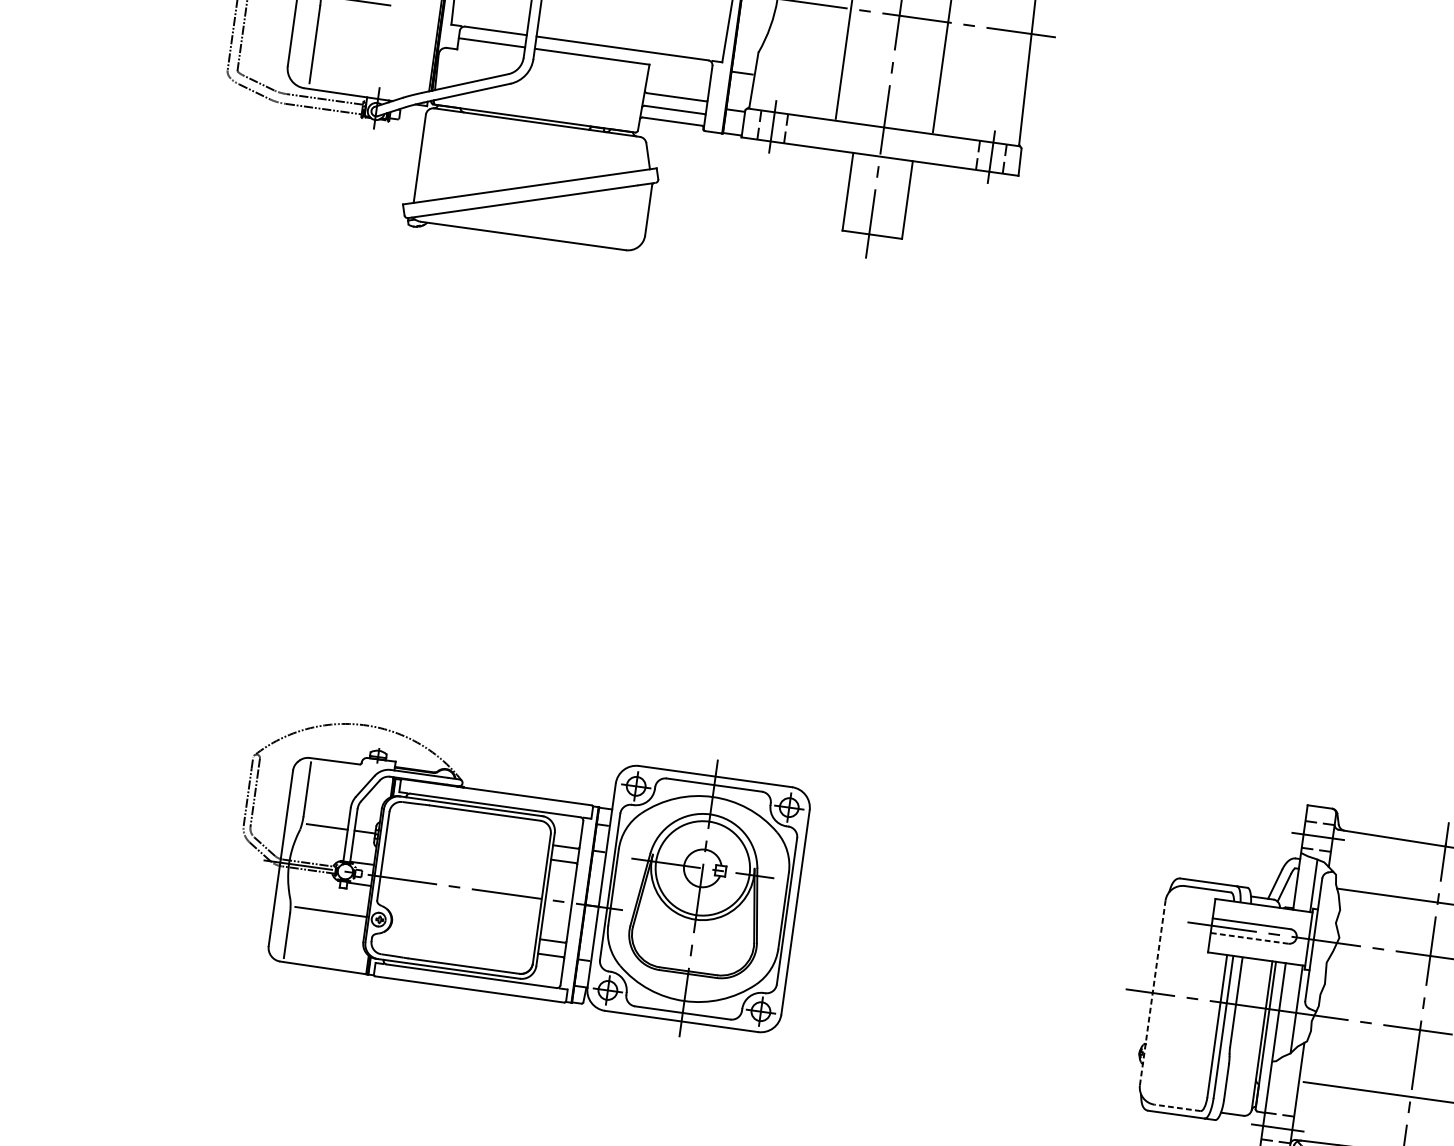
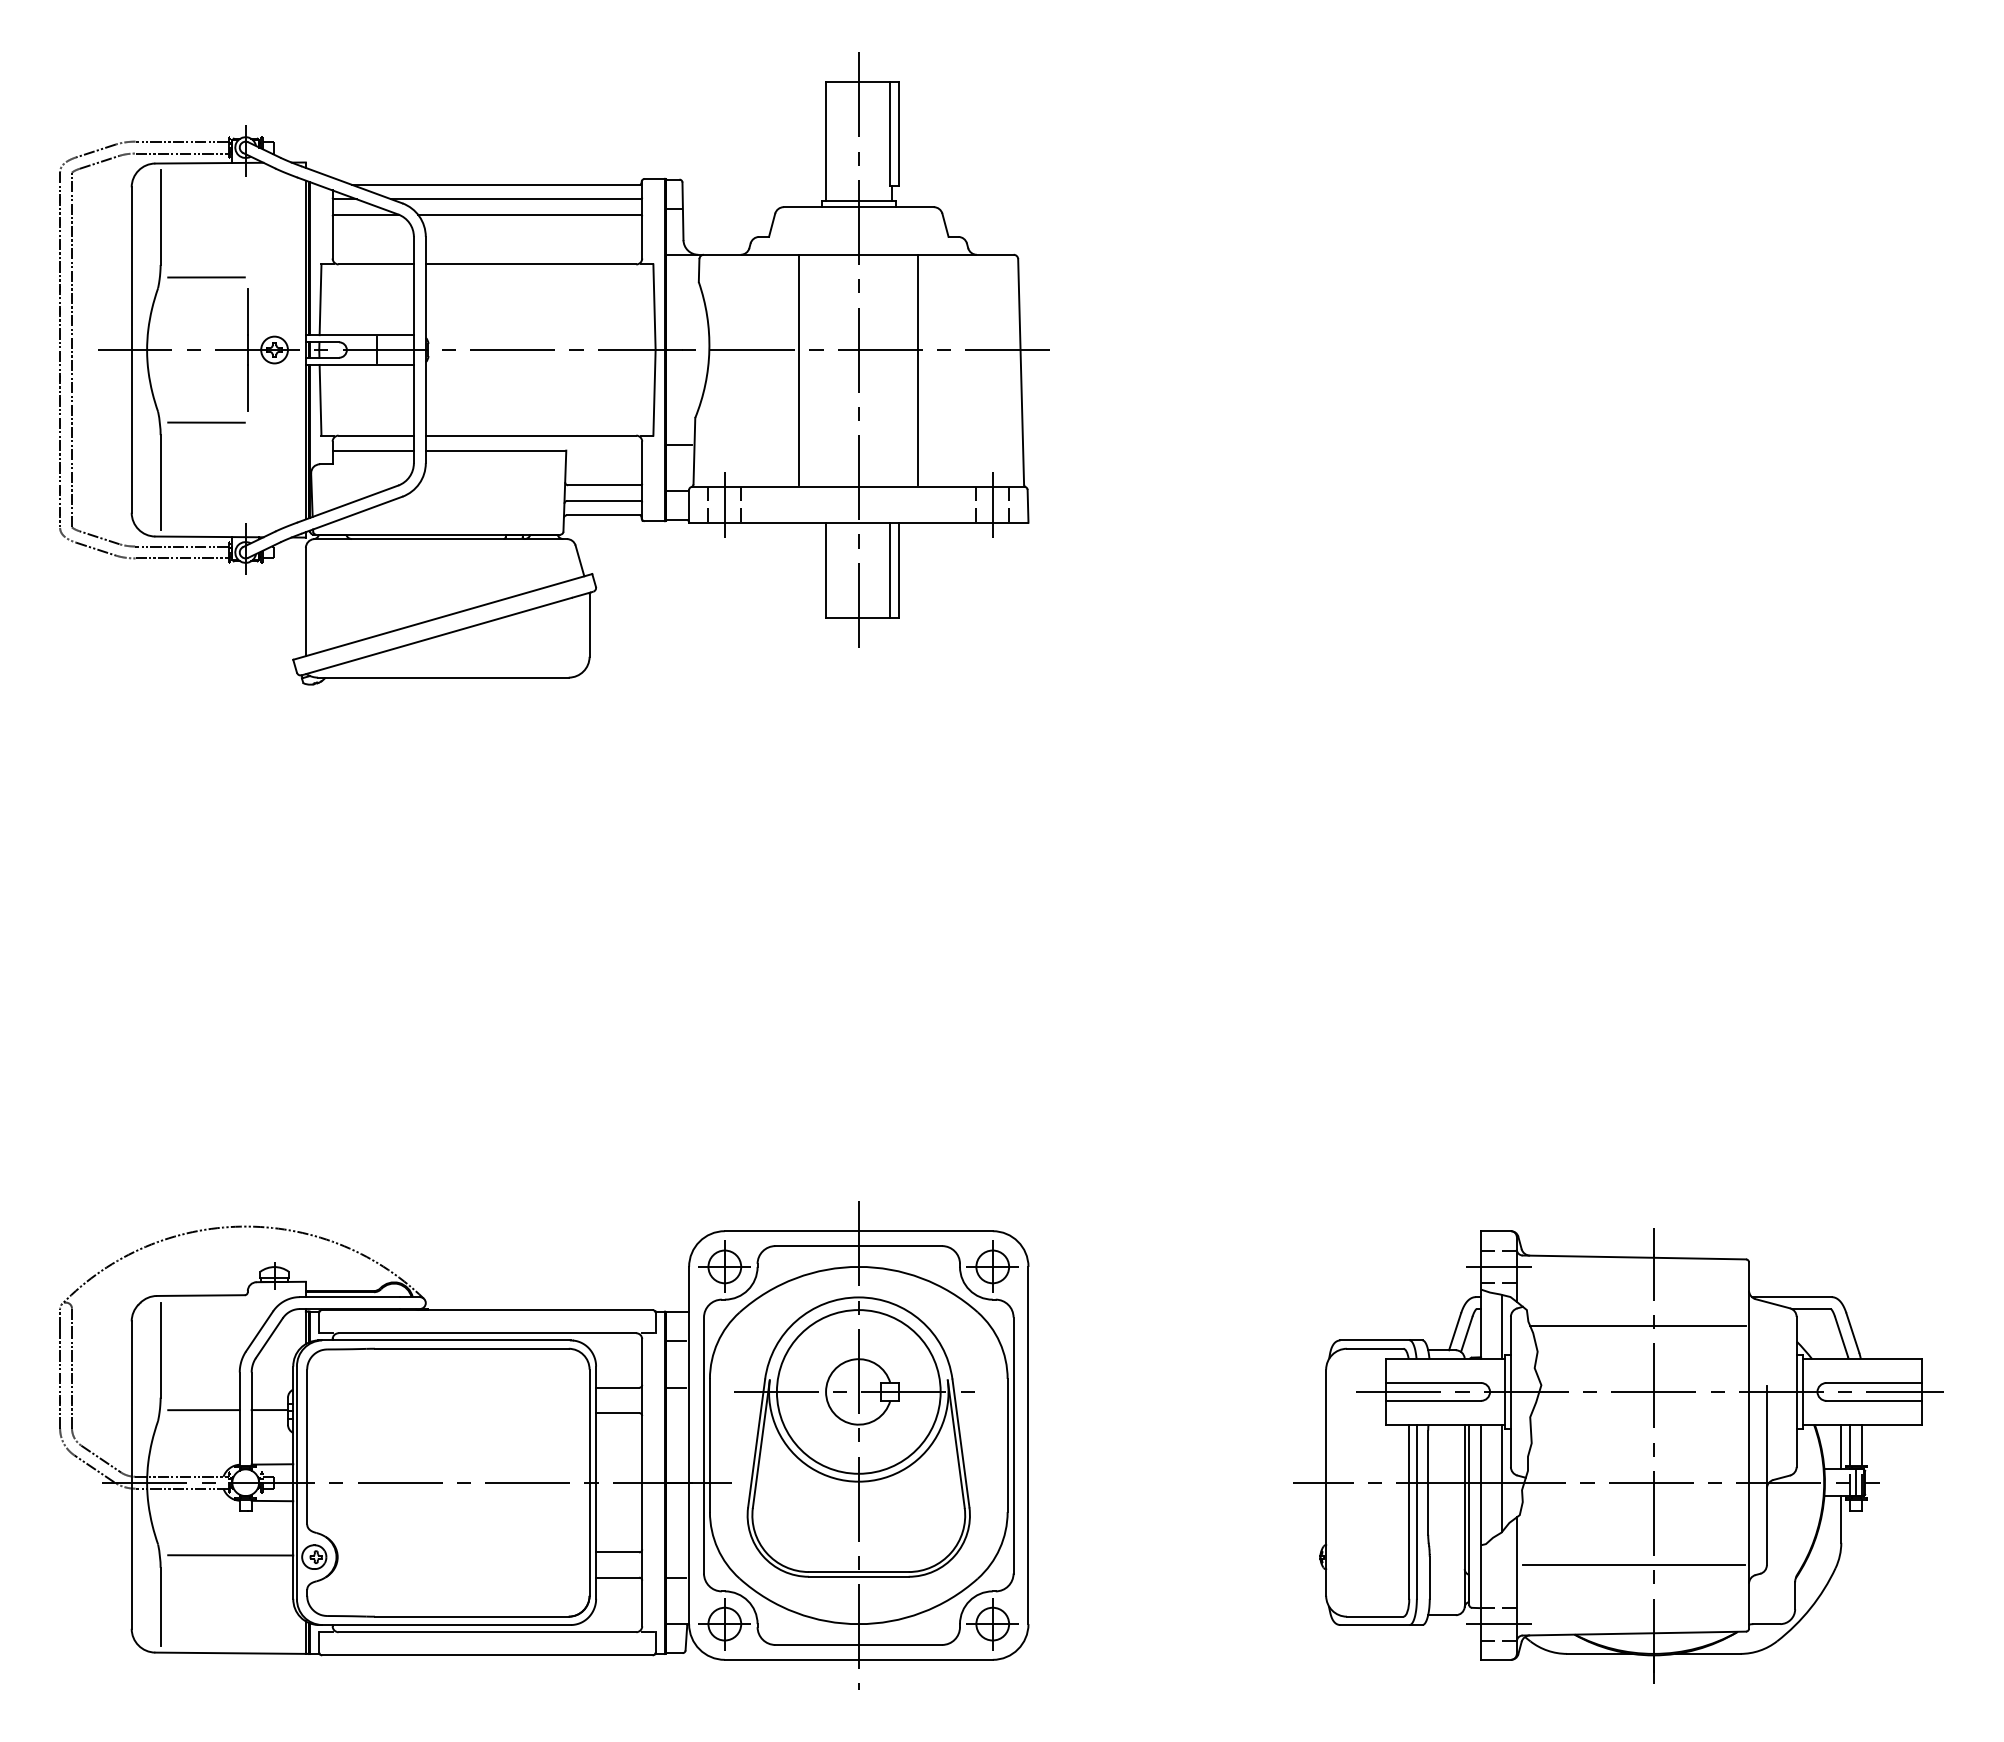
line: (900, 198) -> (890, 569), added
part: (519, 874) -> (544, 1445), size x1.43
line: (1249, 938) -> (1433, 1400), dashed -> solid
line: (1153, 992) -> (1326, 1482), dashed -> solid
line: (1177, 1107) -> (1374, 1616), dashed -> solid

